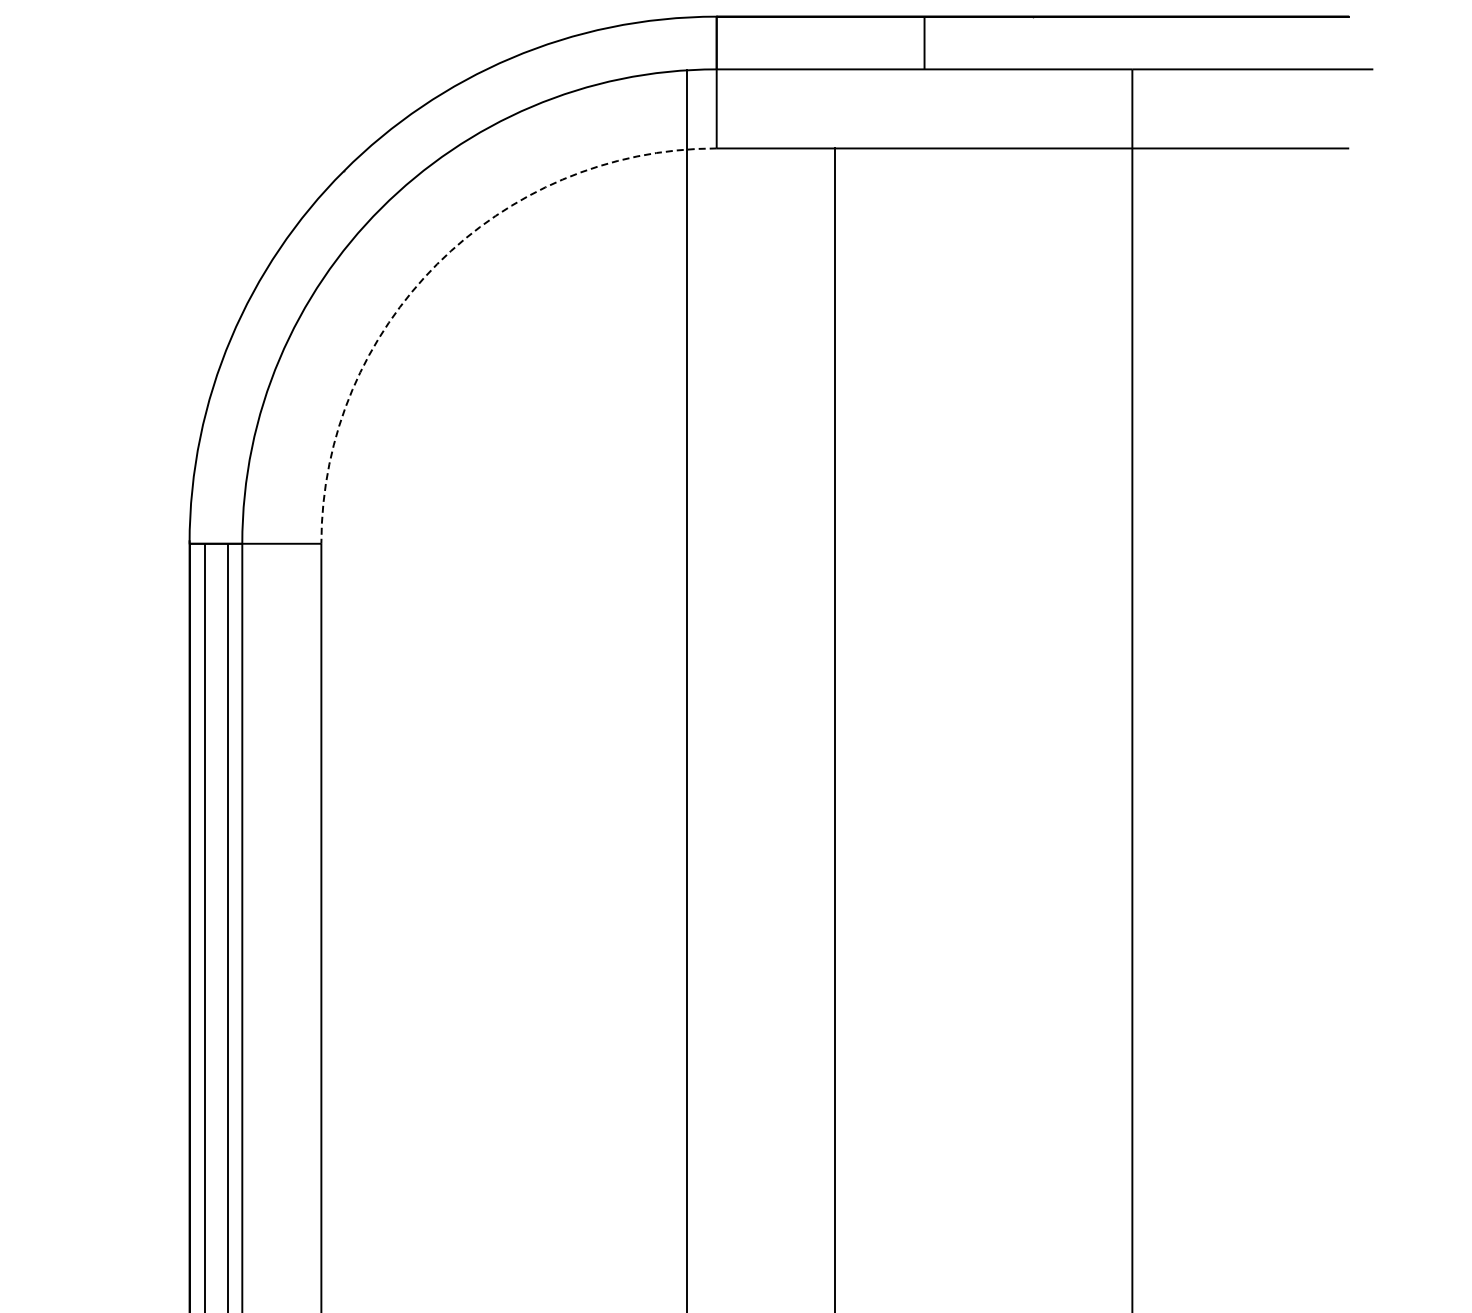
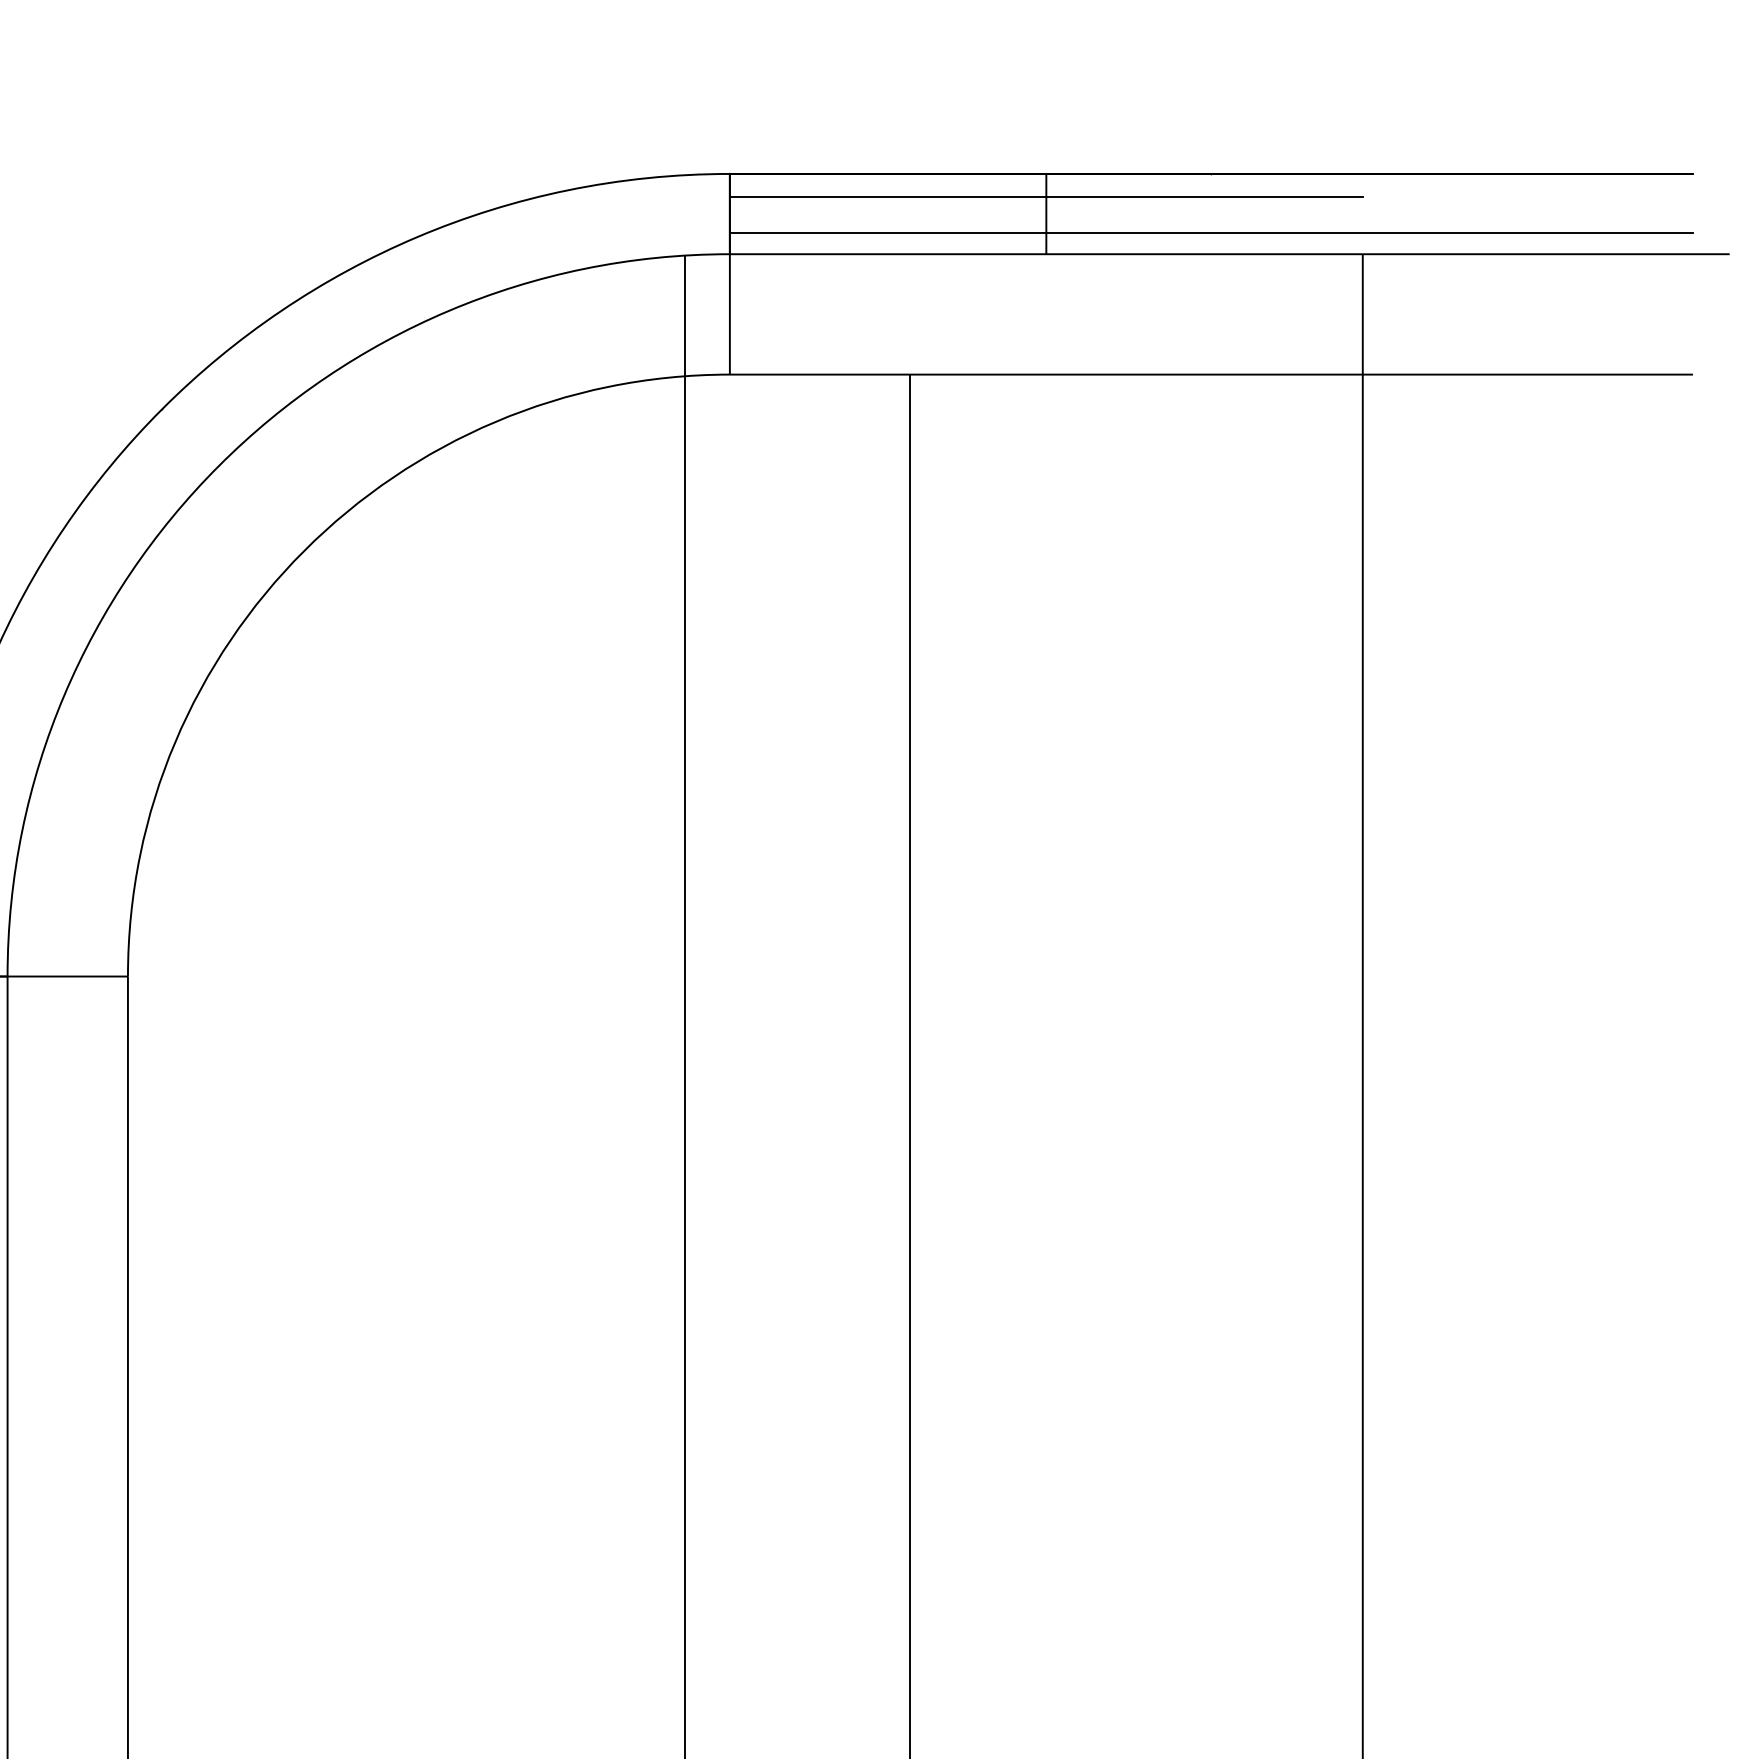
line: (924, 32) -> (1046, 198), added
line: (1032, 55) -> (1210, 233), added
arc: (437, 264) -> (304, 551), dashed -> solid

